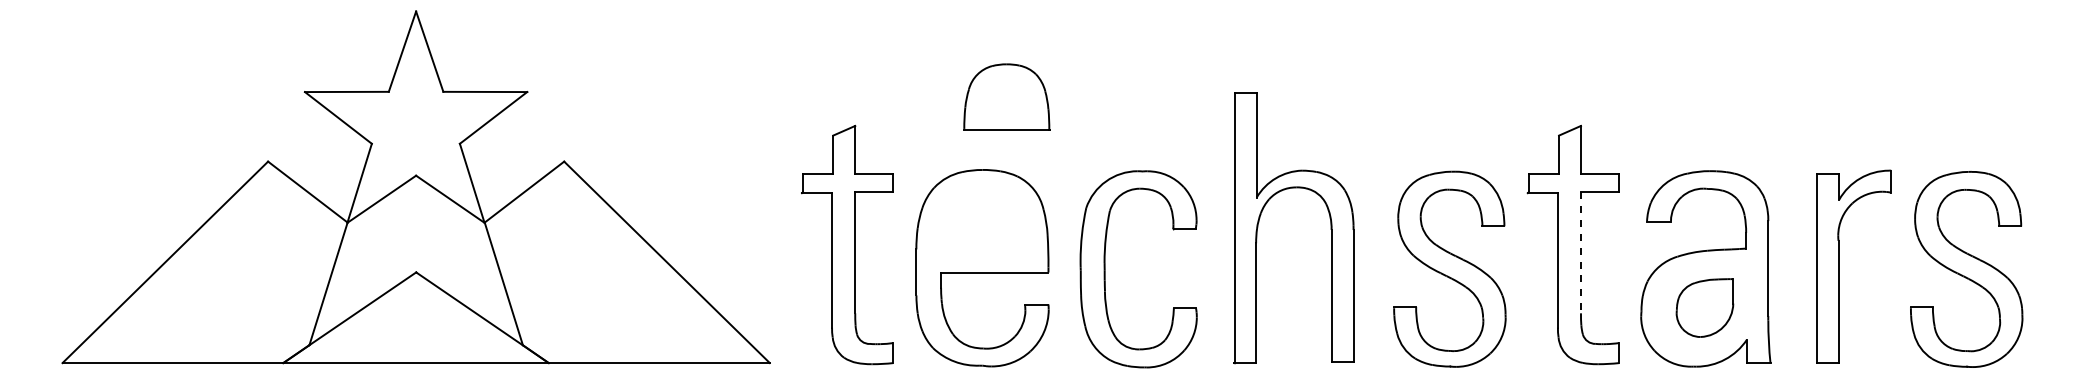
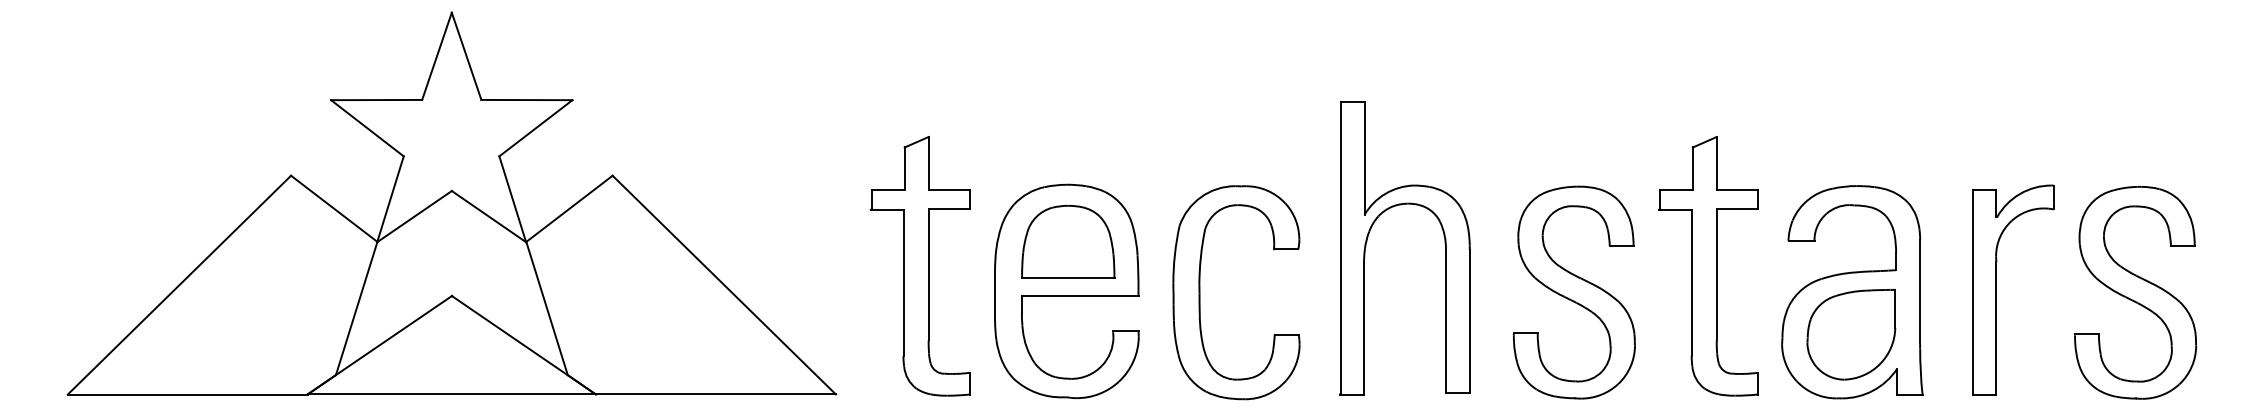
part: (1006, 96) -> (1067, 240), moved
line: (1580, 252) -> (1716, 274), dashed -> solid
part: (1704, 307) -> (1850, 334), size x1.43

